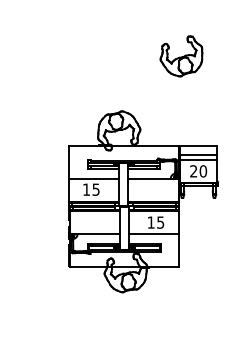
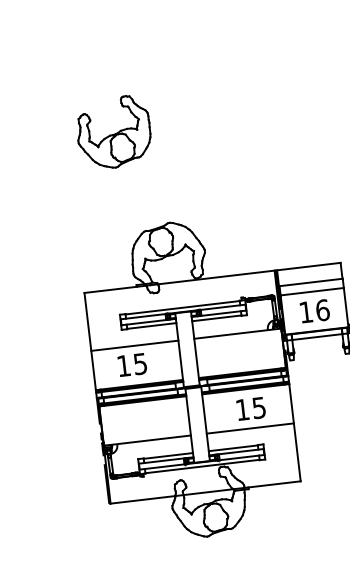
part: (181, 56) -> (113, 132), moved
text: (198, 171) -> (314, 311), 20 -> 16

